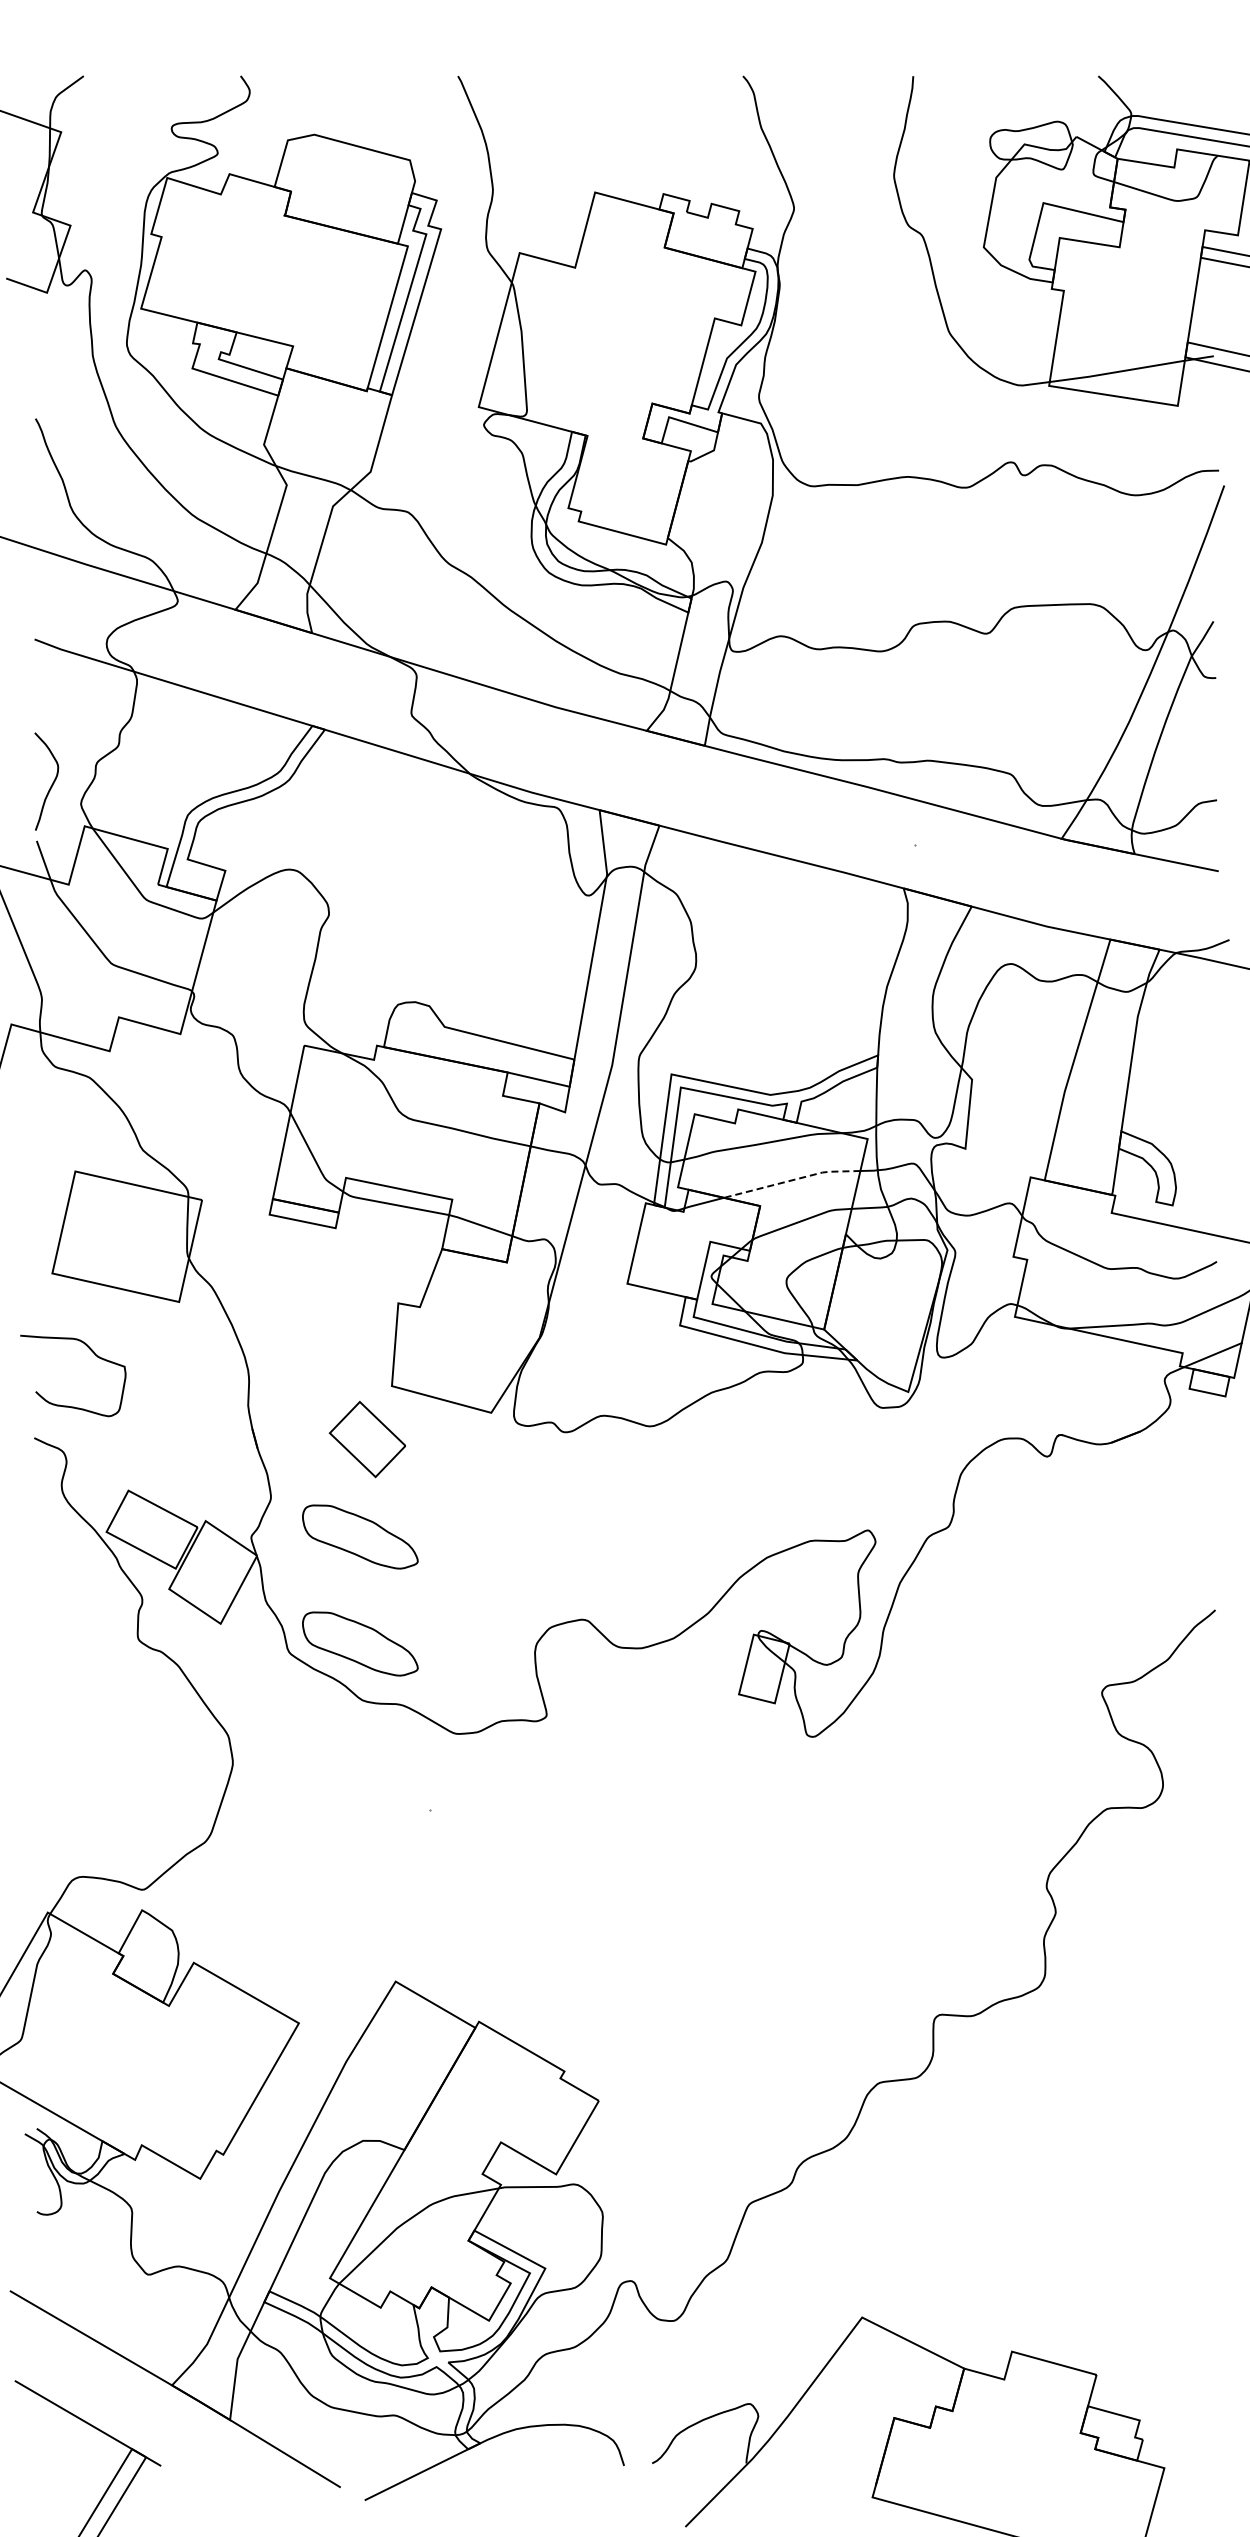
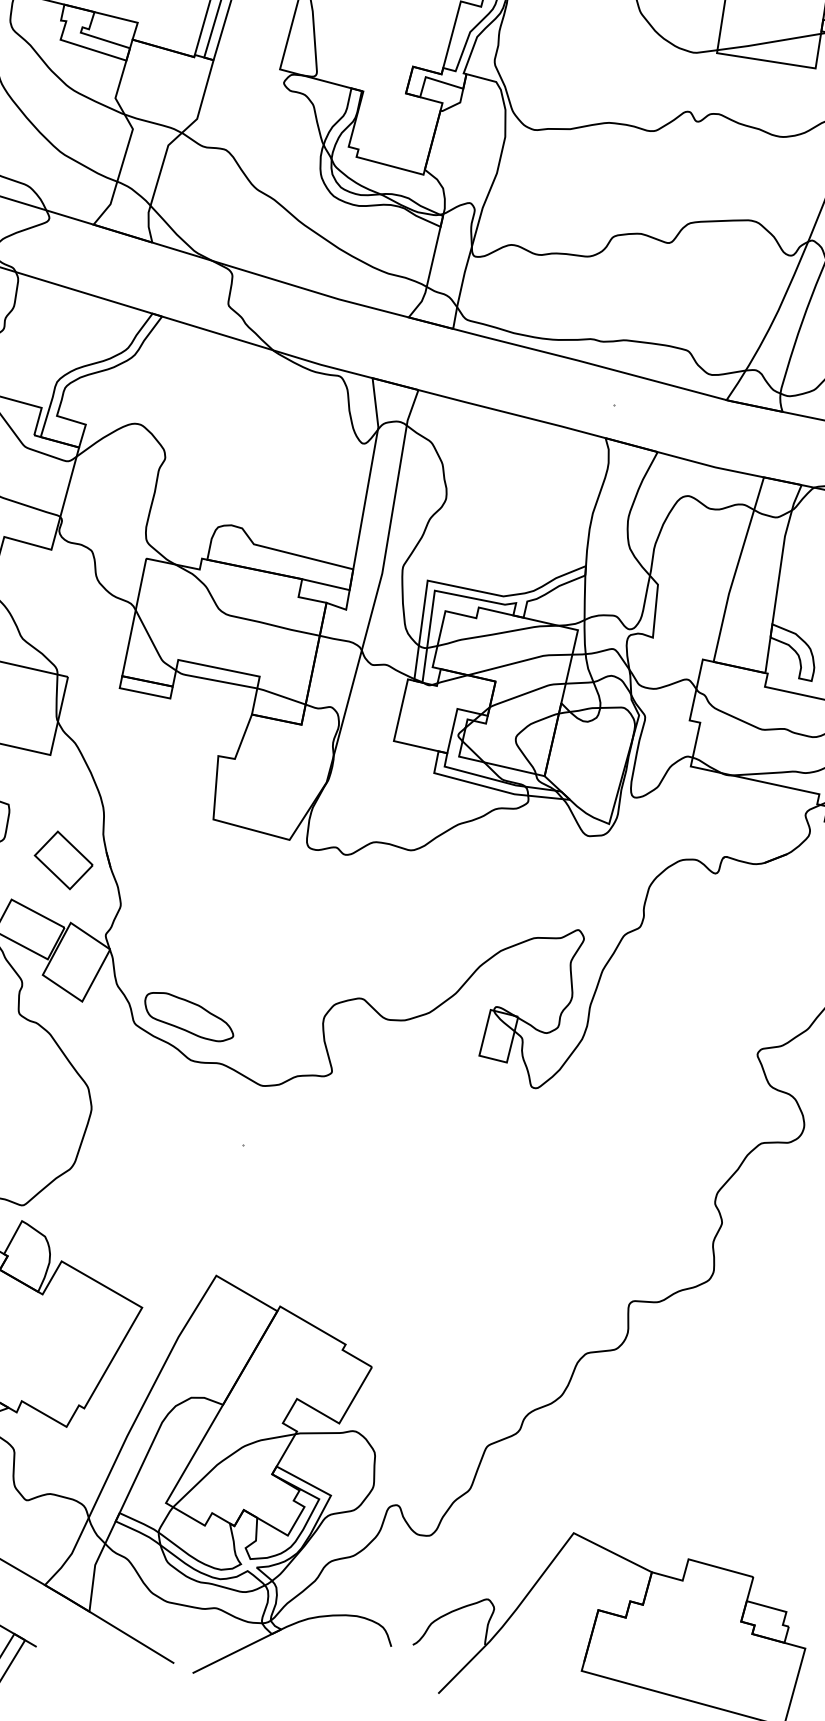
line: (792, 1180) -> (520, 661), dashed -> solid
part: (366, 1439) -> (62, 860), moved
part: (360, 1536) -> (189, 934), removed

